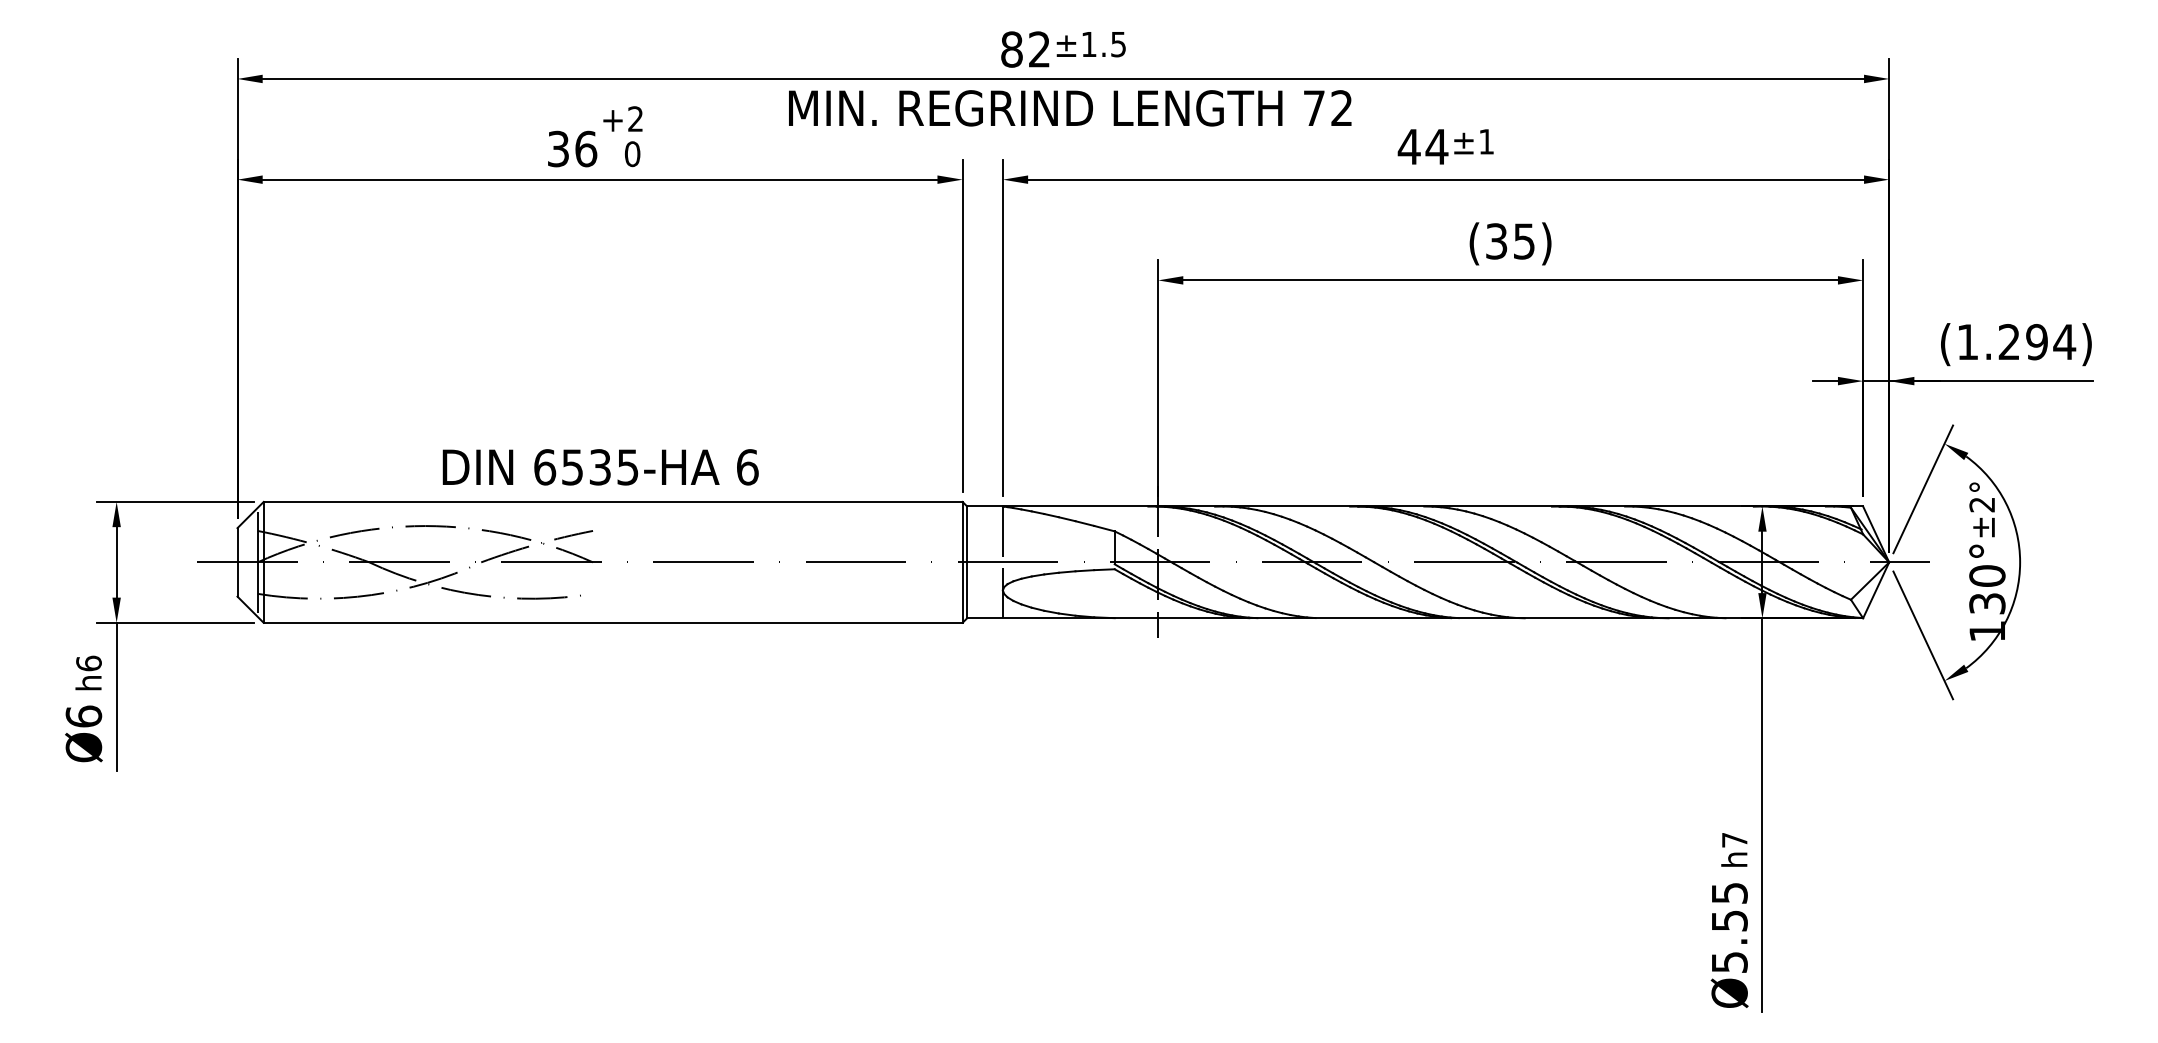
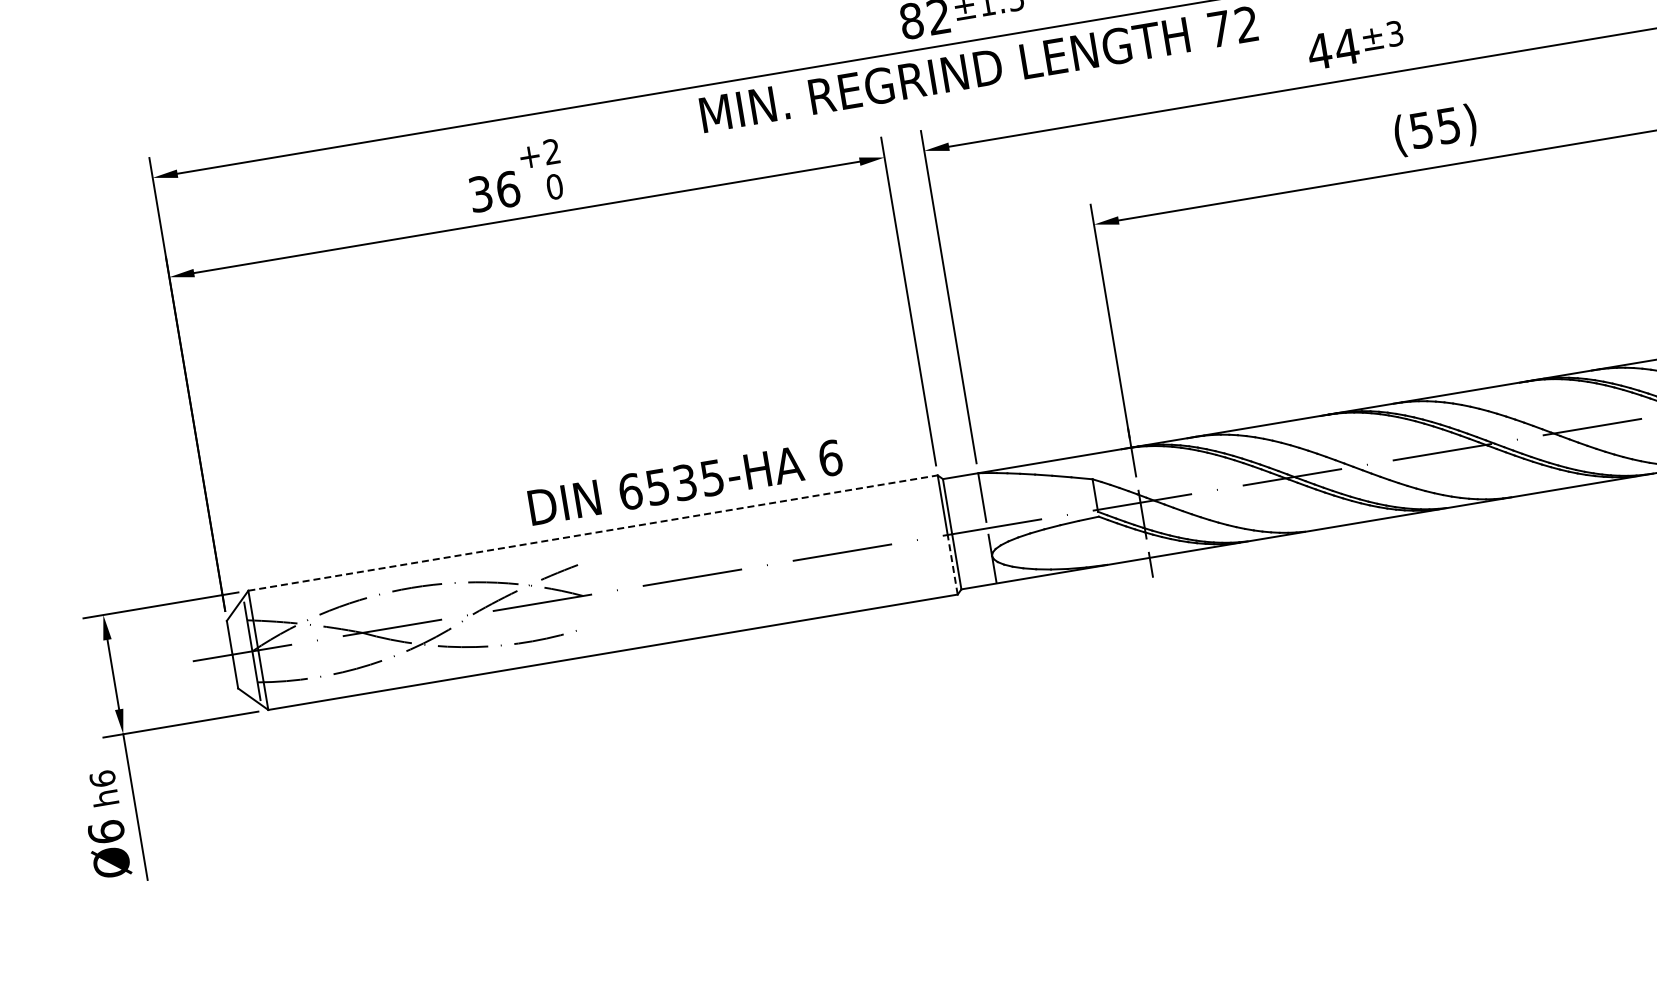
text: (1486, 141) -> (1394, 33), ±1 -> ±3
text: (1496, 240) -> (1421, 129), (35) -> (55)
text: (600, 467) -> (685, 482), moved
line: (613, 501) -> (593, 532), solid -> dashed
line: (962, 592) -> (952, 564), solid -> dashed

